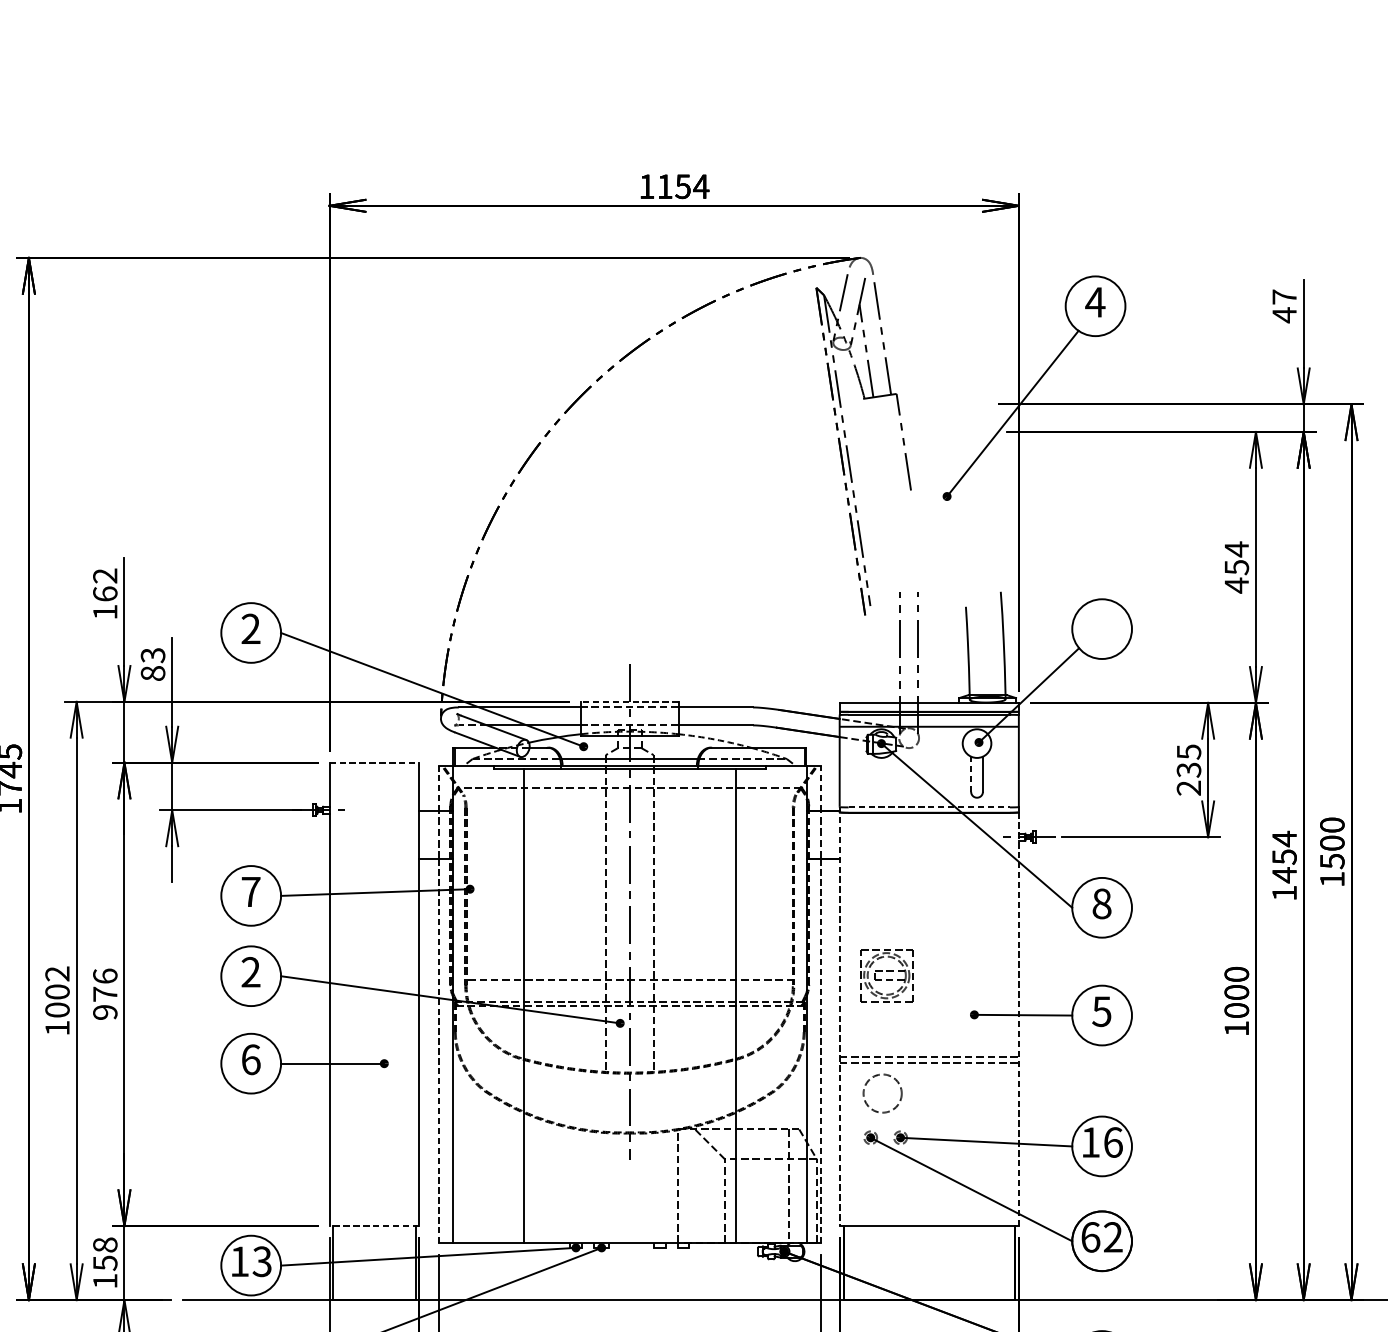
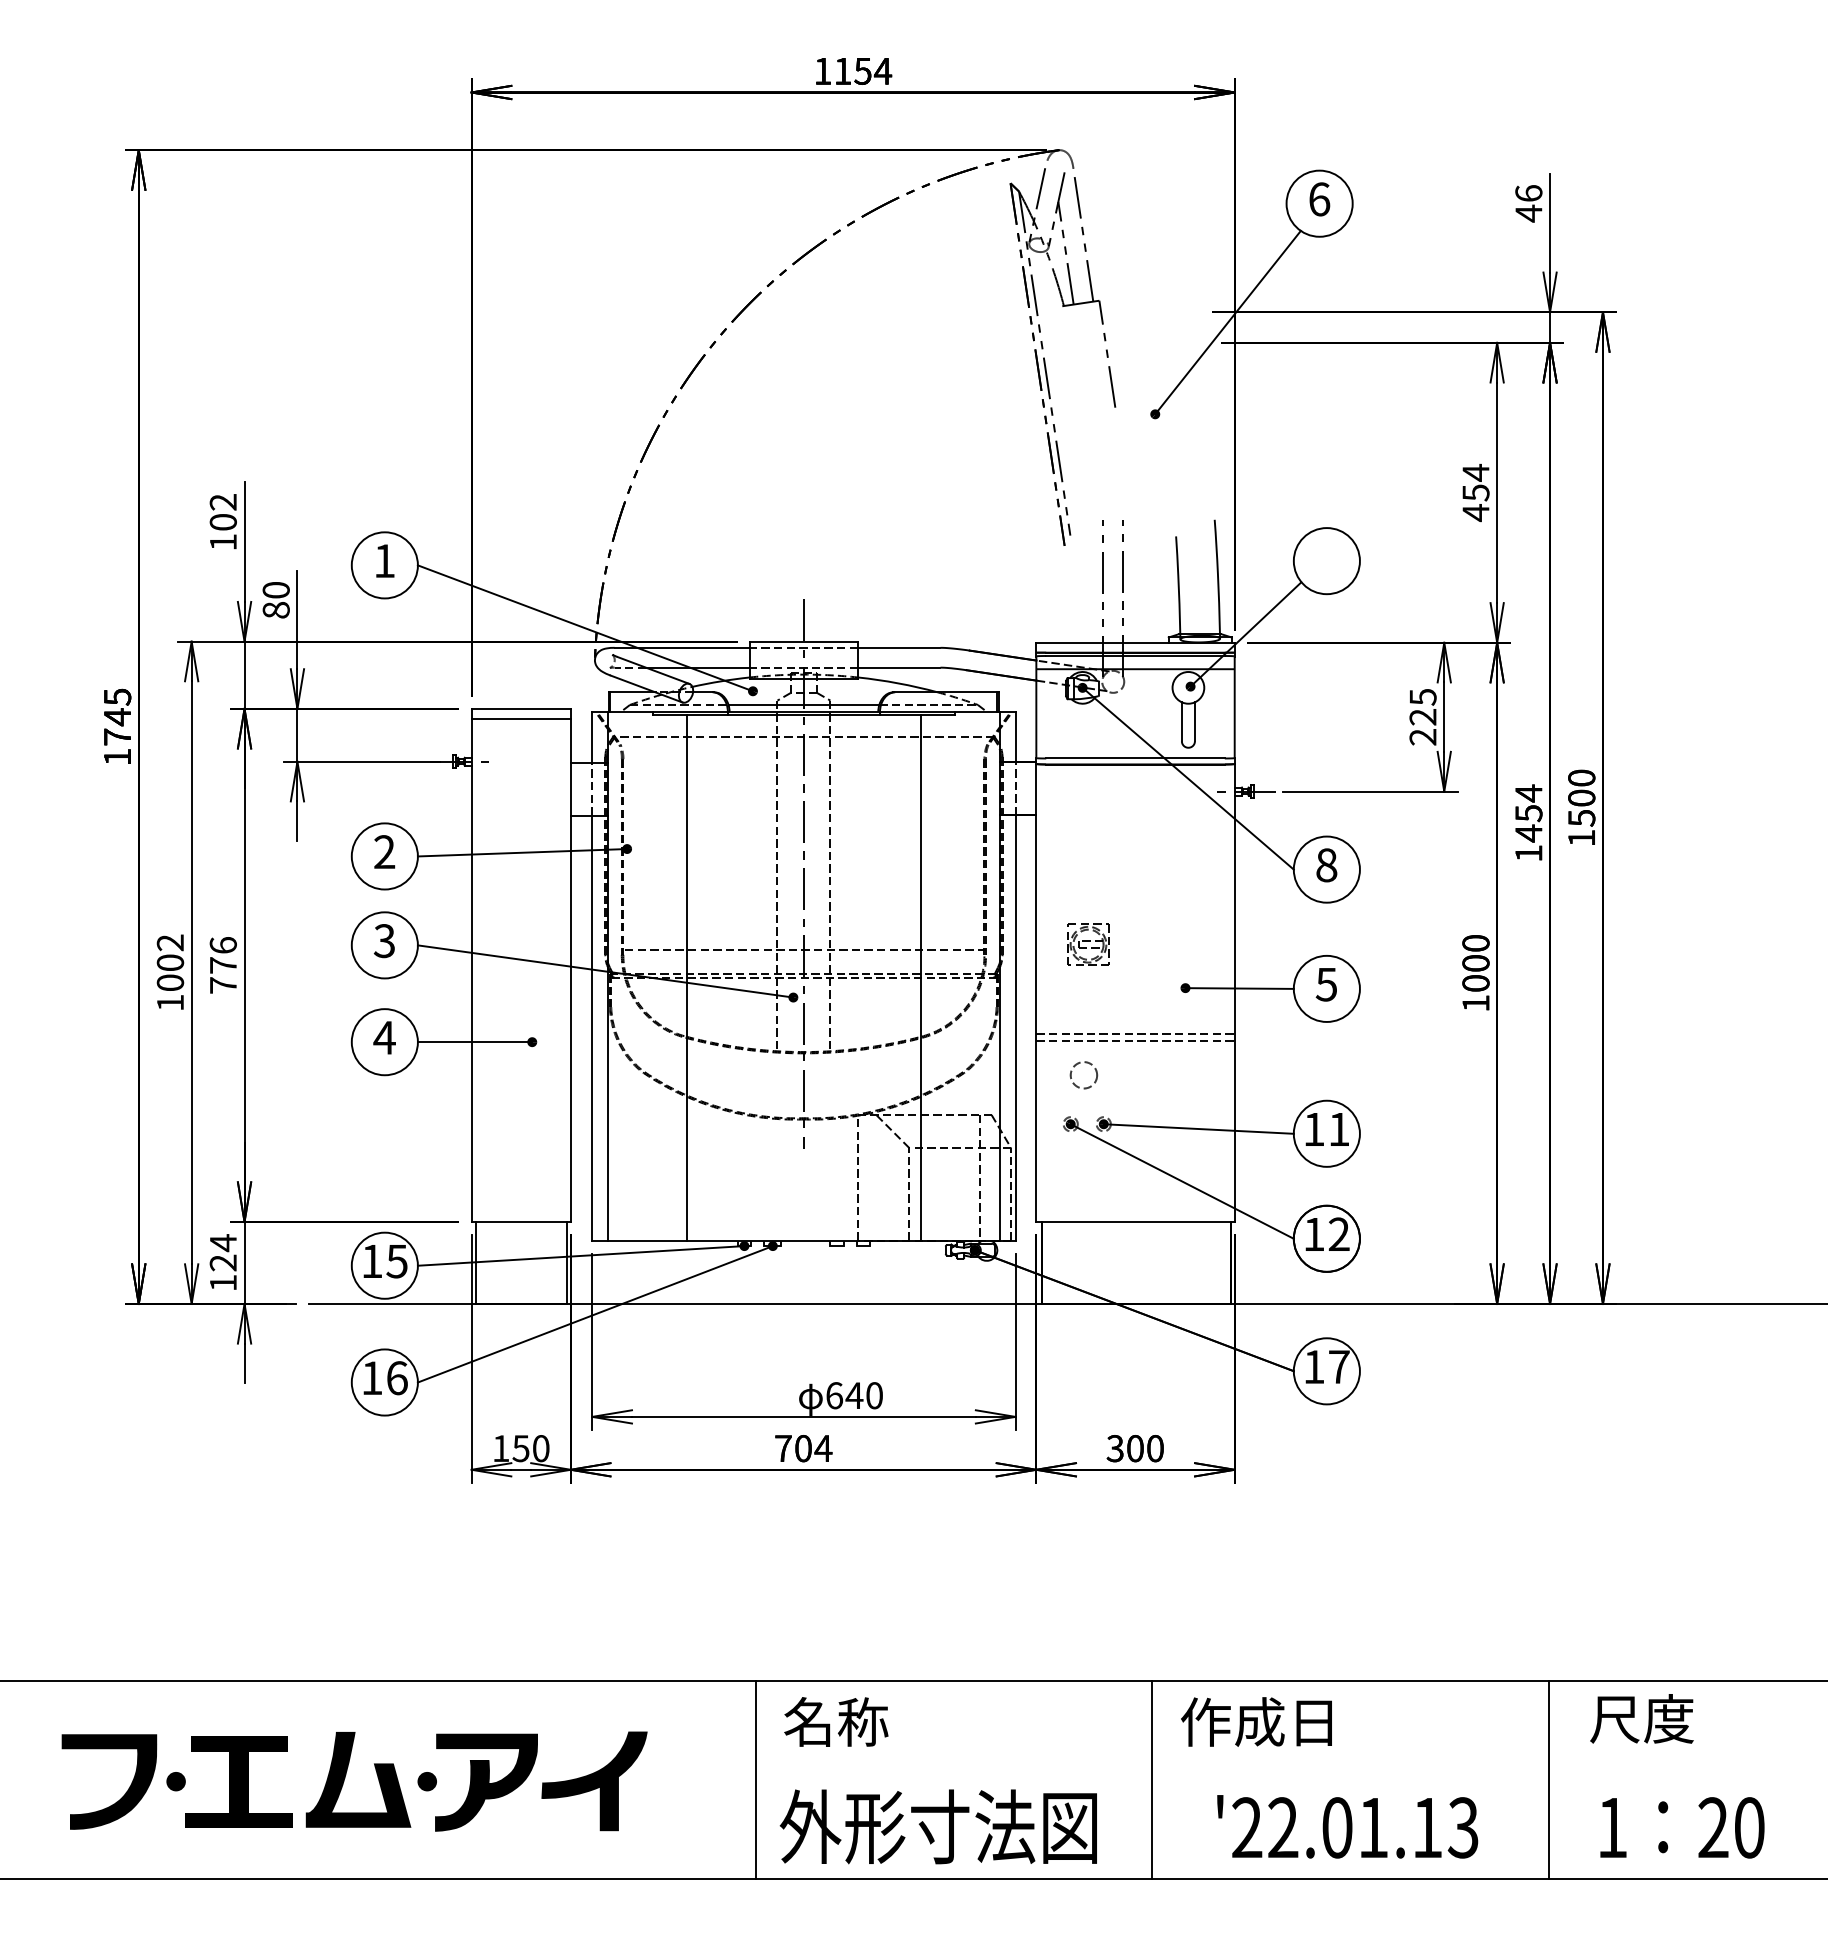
text: (1284, 297) -> (1528, 193), 47 -> 46
text: (1095, 302) -> (1319, 199), 4 -> 6
text: (104, 593) -> (222, 521), 162 -> 102
text: (250, 628) -> (384, 560), 2 -> 1
text: (152, 655) -> (275, 590), 83 -> 80
line: (629, 701) -> (803, 641), dashed -> solid
arc: (715, 739) -> (898, 683), dashed -> solid
line: (374, 762) -> (521, 708), dashed -> solid
text: (1189, 770) -> (1423, 717), 235 -> 225
line: (373, 771) -> (520, 718), added
line: (970, 773) -> (1181, 721), dashed -> solid
line: (438, 787) -> (592, 736), dashed -> solid
line: (820, 787) -> (1015, 736), dashed -> solid
line: (930, 807) -> (1136, 758), dashed -> solid
text: (250, 891) -> (384, 851), 7 -> 2
text: (250, 972) -> (384, 941), 2 -> 3
part: (886, 975) -> (1088, 944), size x0.71
text: (104, 1012) -> (222, 985), 976 -> 776
line: (839, 1016) -> (1036, 990), dashed -> solid
line: (1018, 1018) -> (1234, 992), dashed -> solid
line: (438, 1051) -> (592, 1028), dashed -> solid
line: (820, 1051) -> (1015, 1028), dashed -> solid
text: (250, 1059) -> (384, 1037), 6 -> 4
circle: (882, 1093) -> (1083, 1075), size x0.62
text: (1113, 1142) -> (1339, 1129), 16 -> 11
line: (374, 1225) -> (521, 1221), dashed -> solid
text: (1090, 1237) -> (1314, 1234), 62 -> 12
text: (104, 1253) -> (222, 1252), 158 -> 124
text: (261, 1260) -> (396, 1260), 13 -> 15

